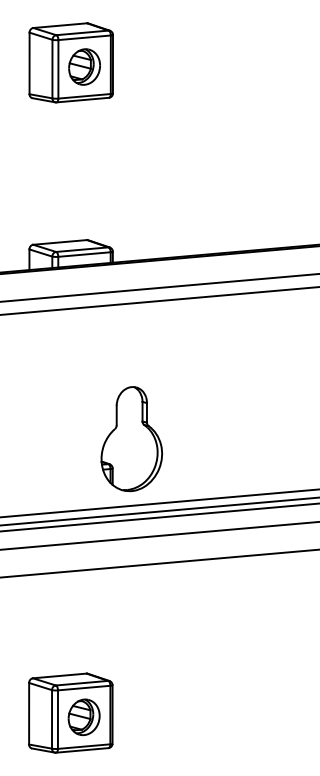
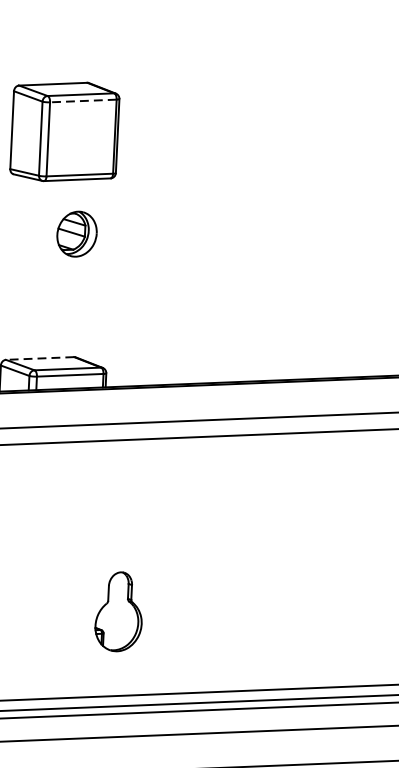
line: (84, 37) -> (83, 100), solid -> dashed
part: (84, 66) -> (76, 233), moved
line: (60, 242) -> (40, 358), solid -> dashed
part: (131, 439) -> (118, 612), size x0.6

